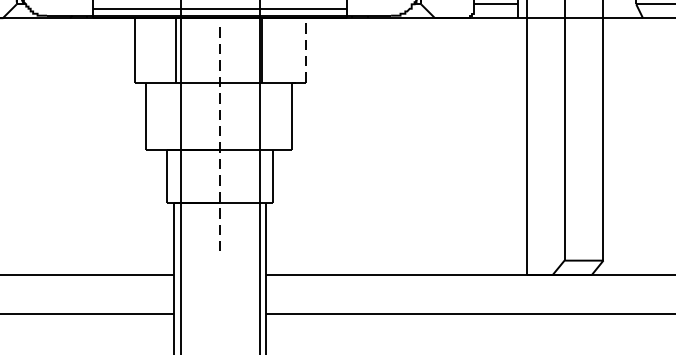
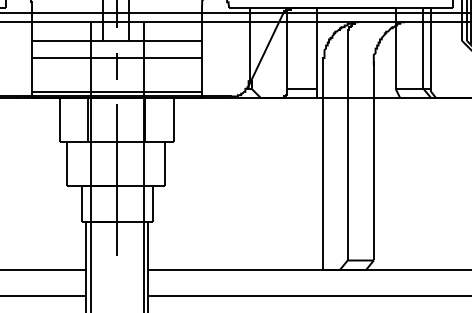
line: (305, 50) -> (174, 119), dashed -> solid
line: (220, 141) -> (117, 180), dashed -> solid

